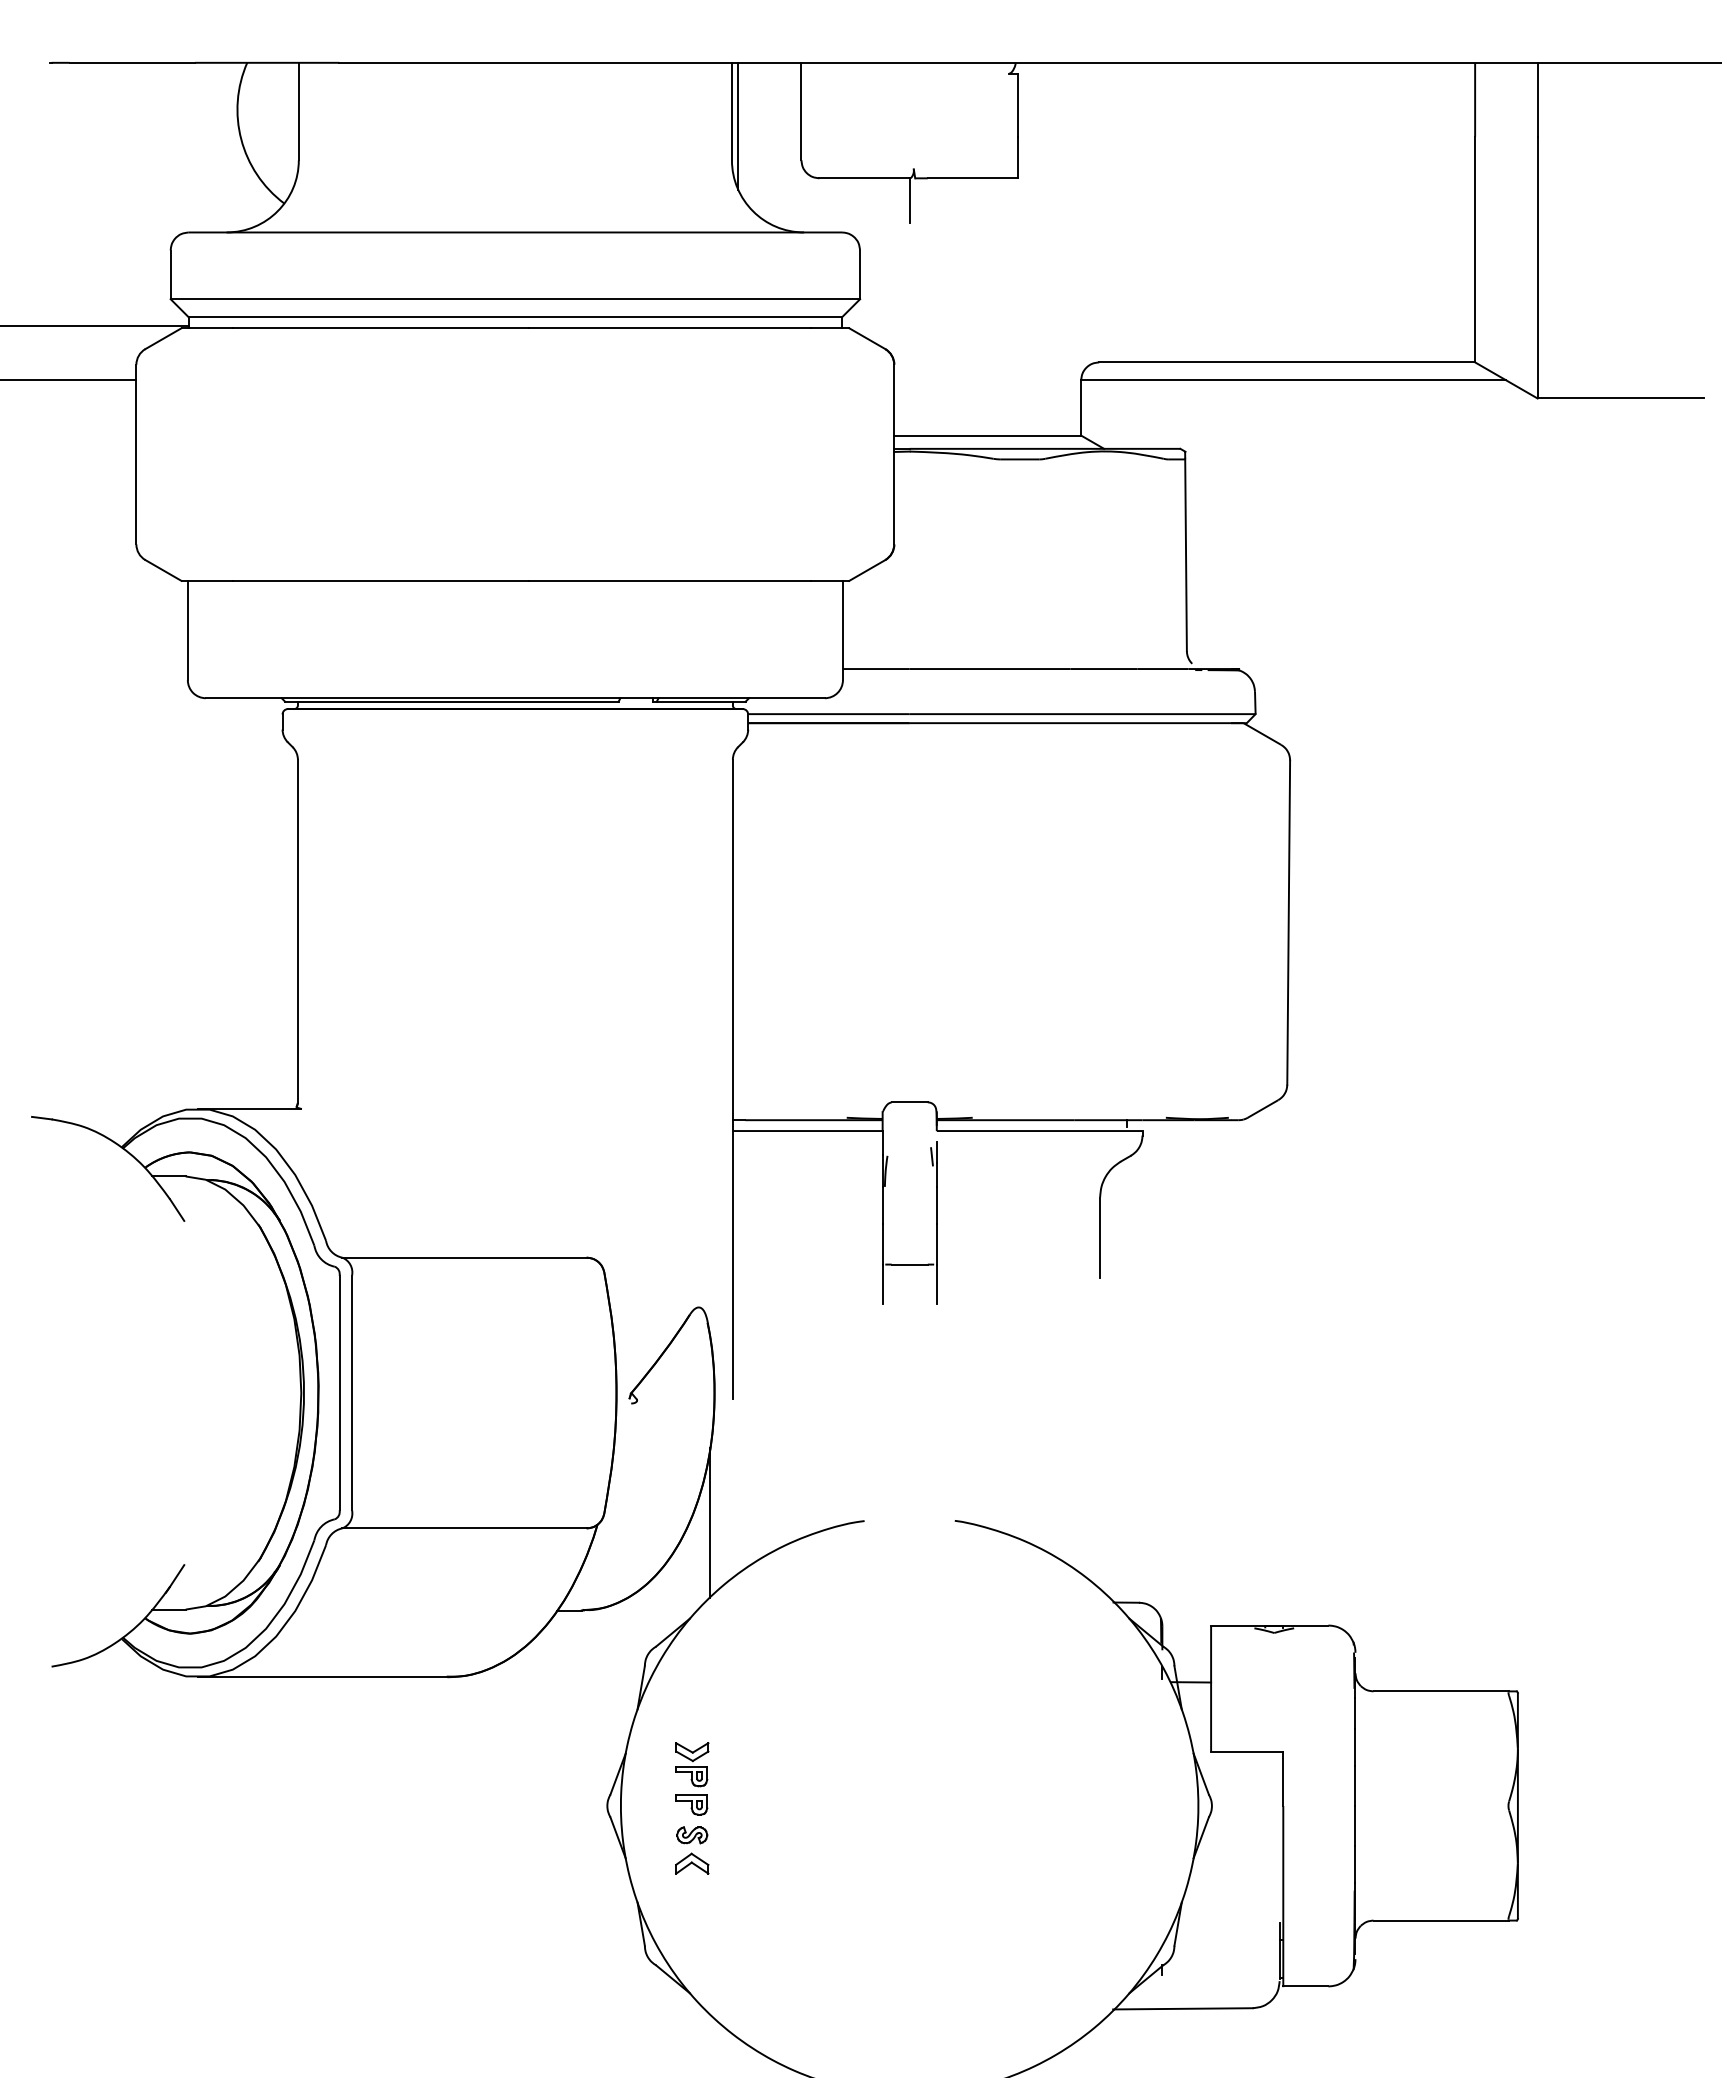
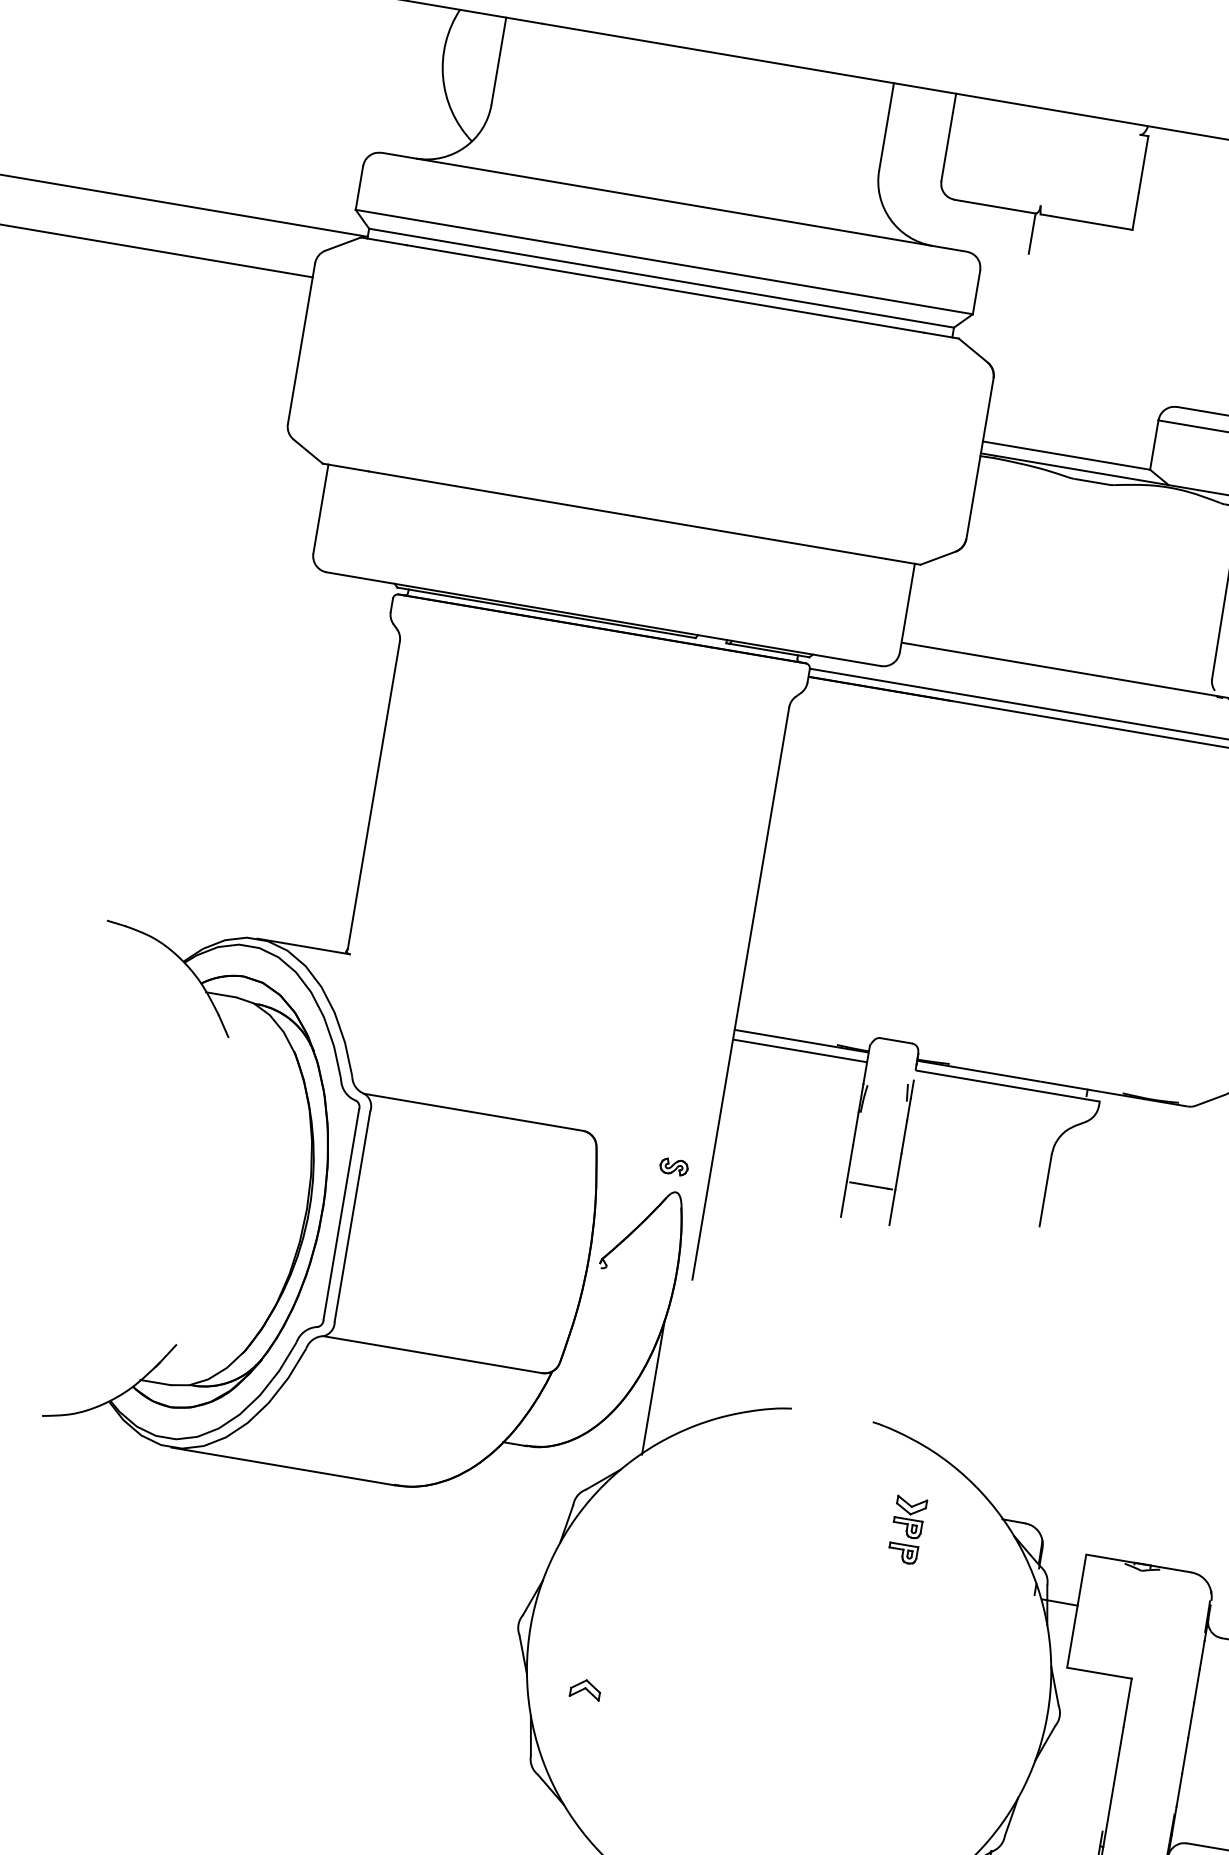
line: (738, 125) -> (890, 140), removed
part: (692, 1778) -> (907, 1529), moved
part: (692, 1835) -> (674, 1167), moved

